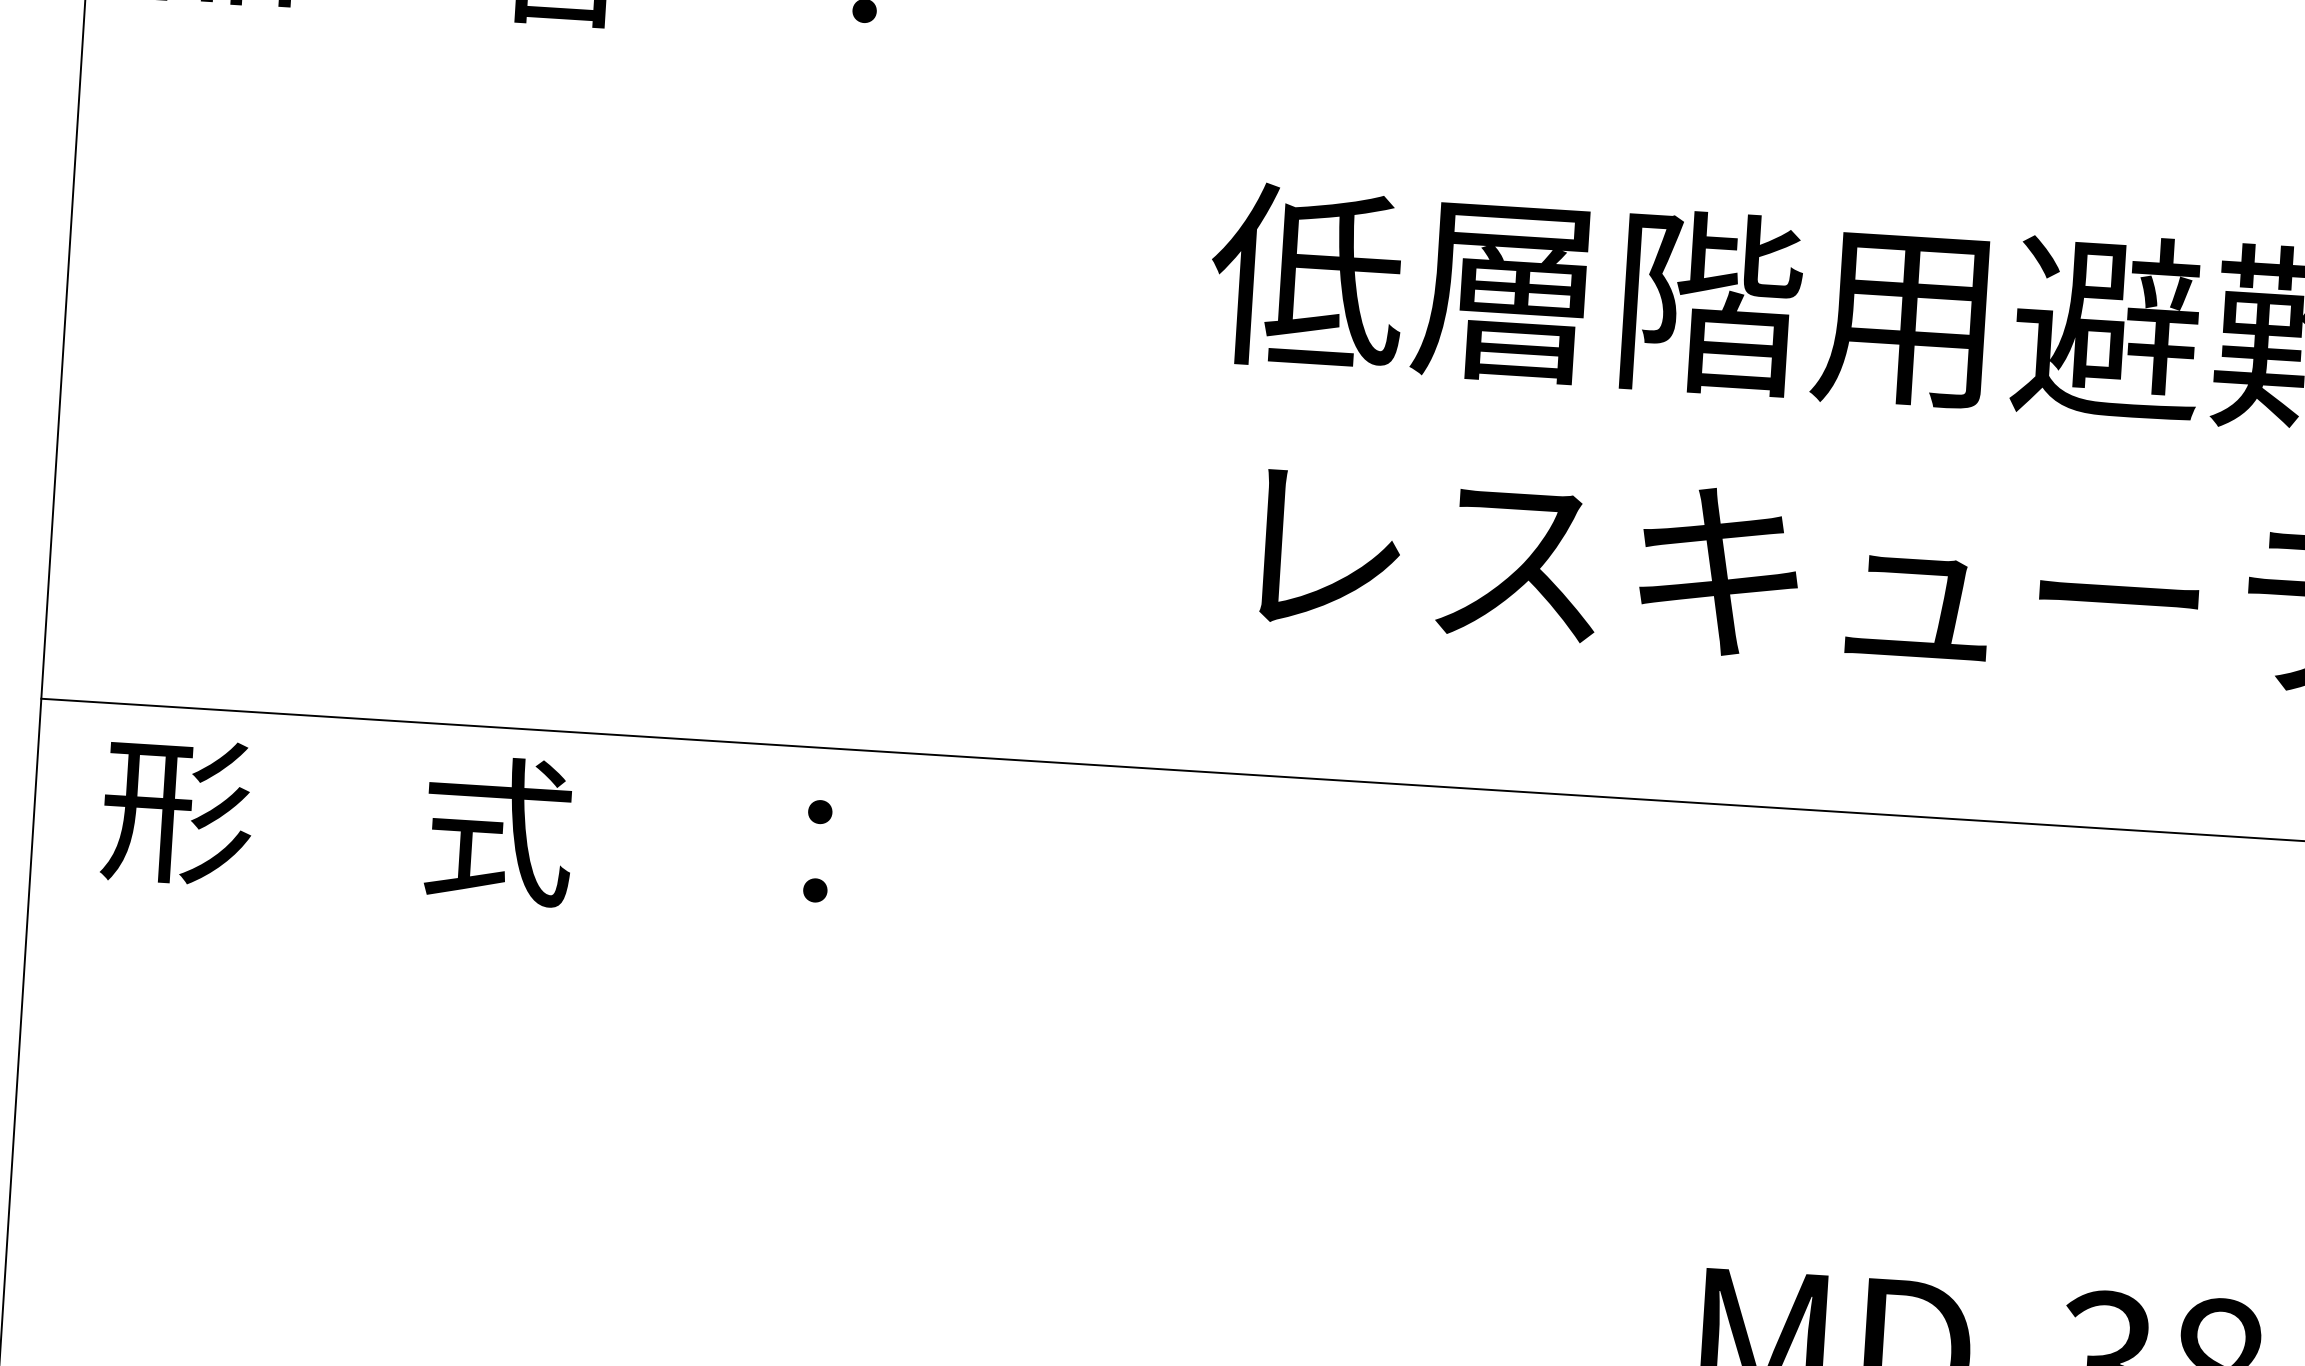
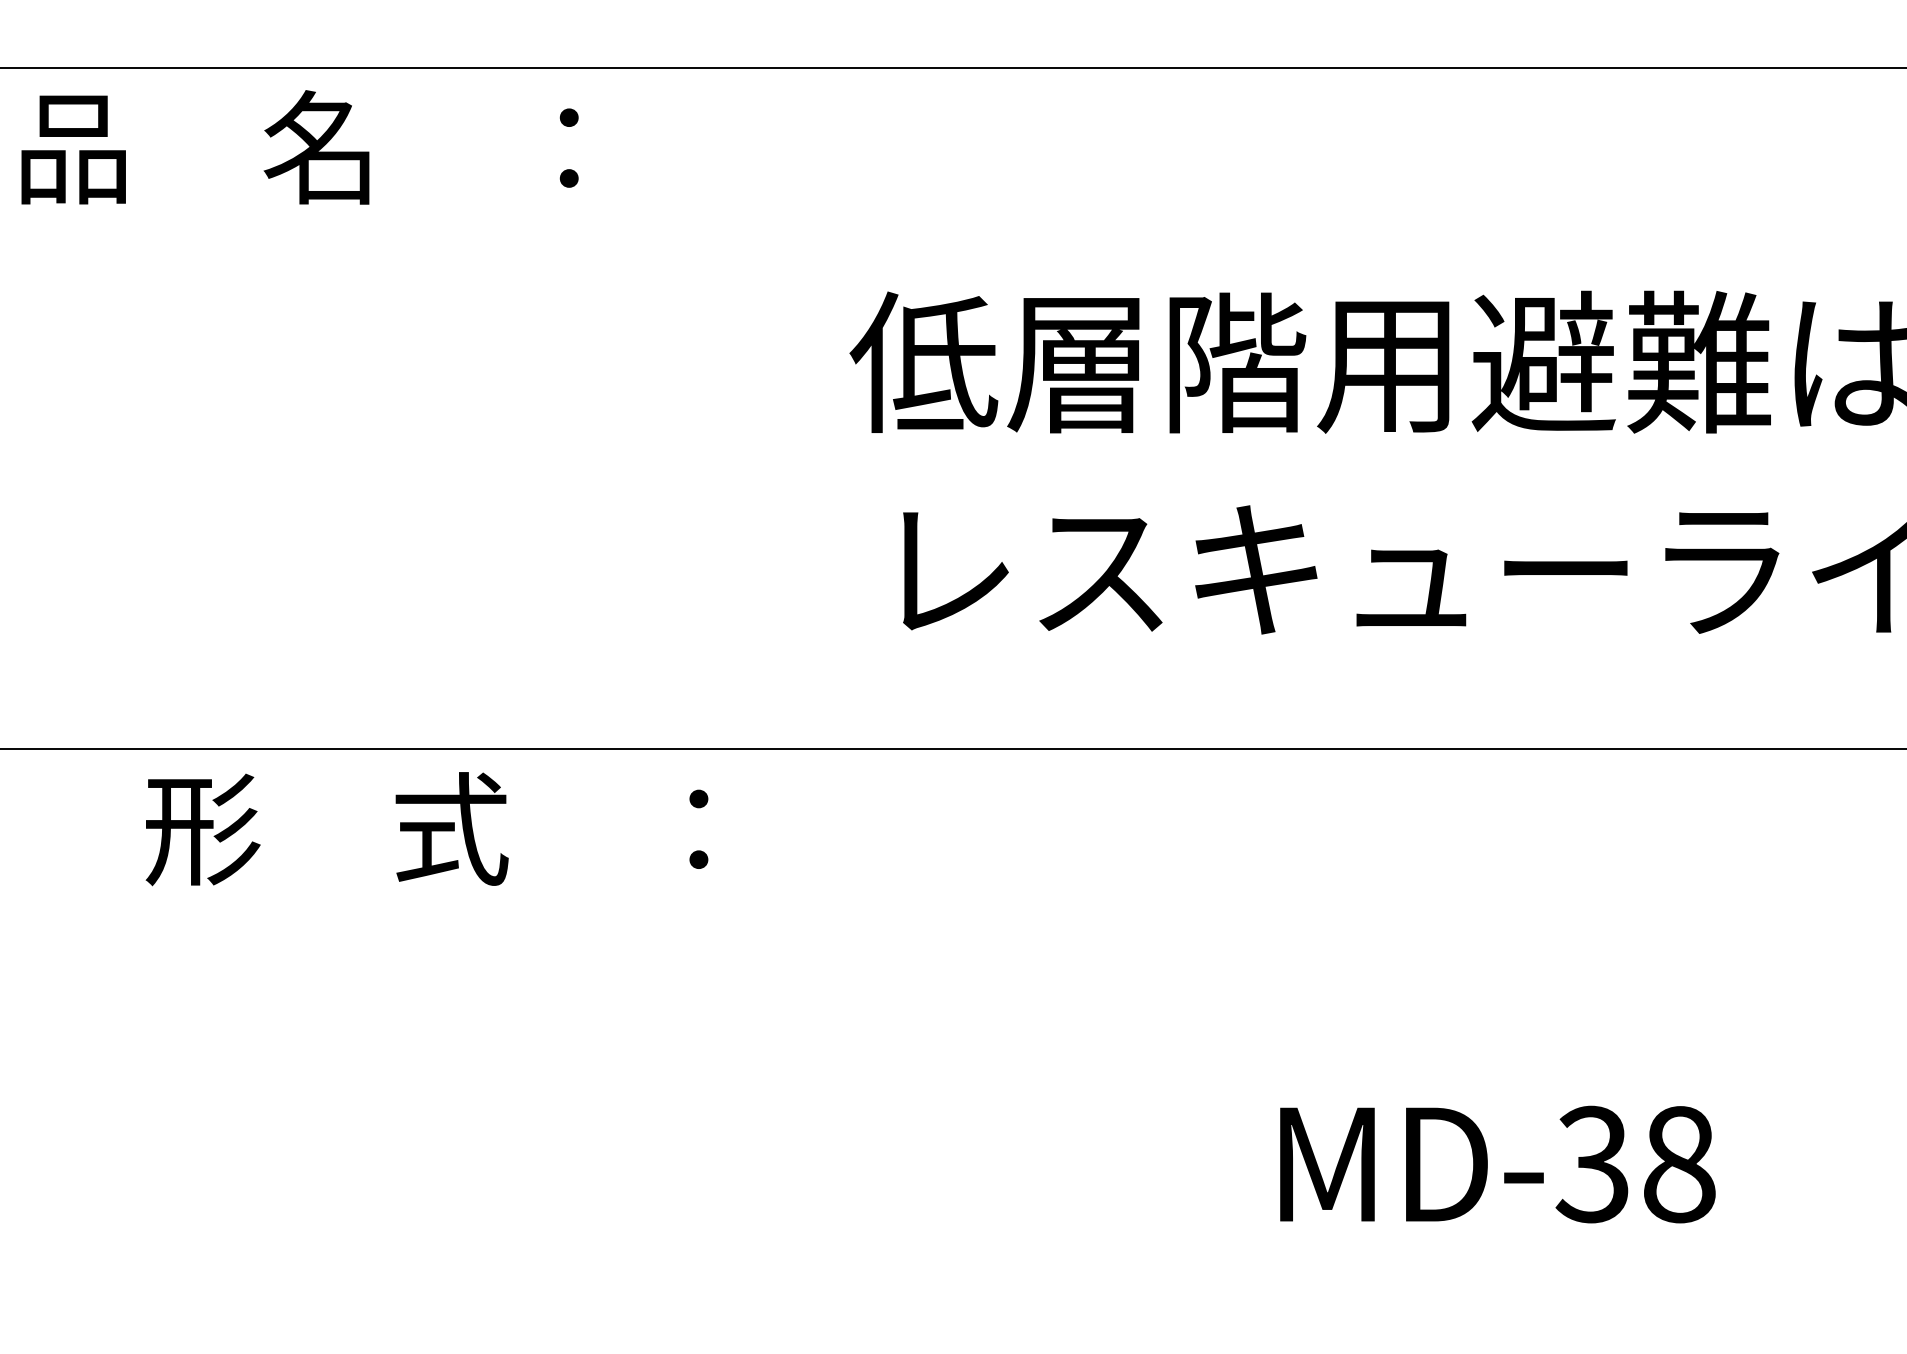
text: (466, 829) -> (426, 829), moved

